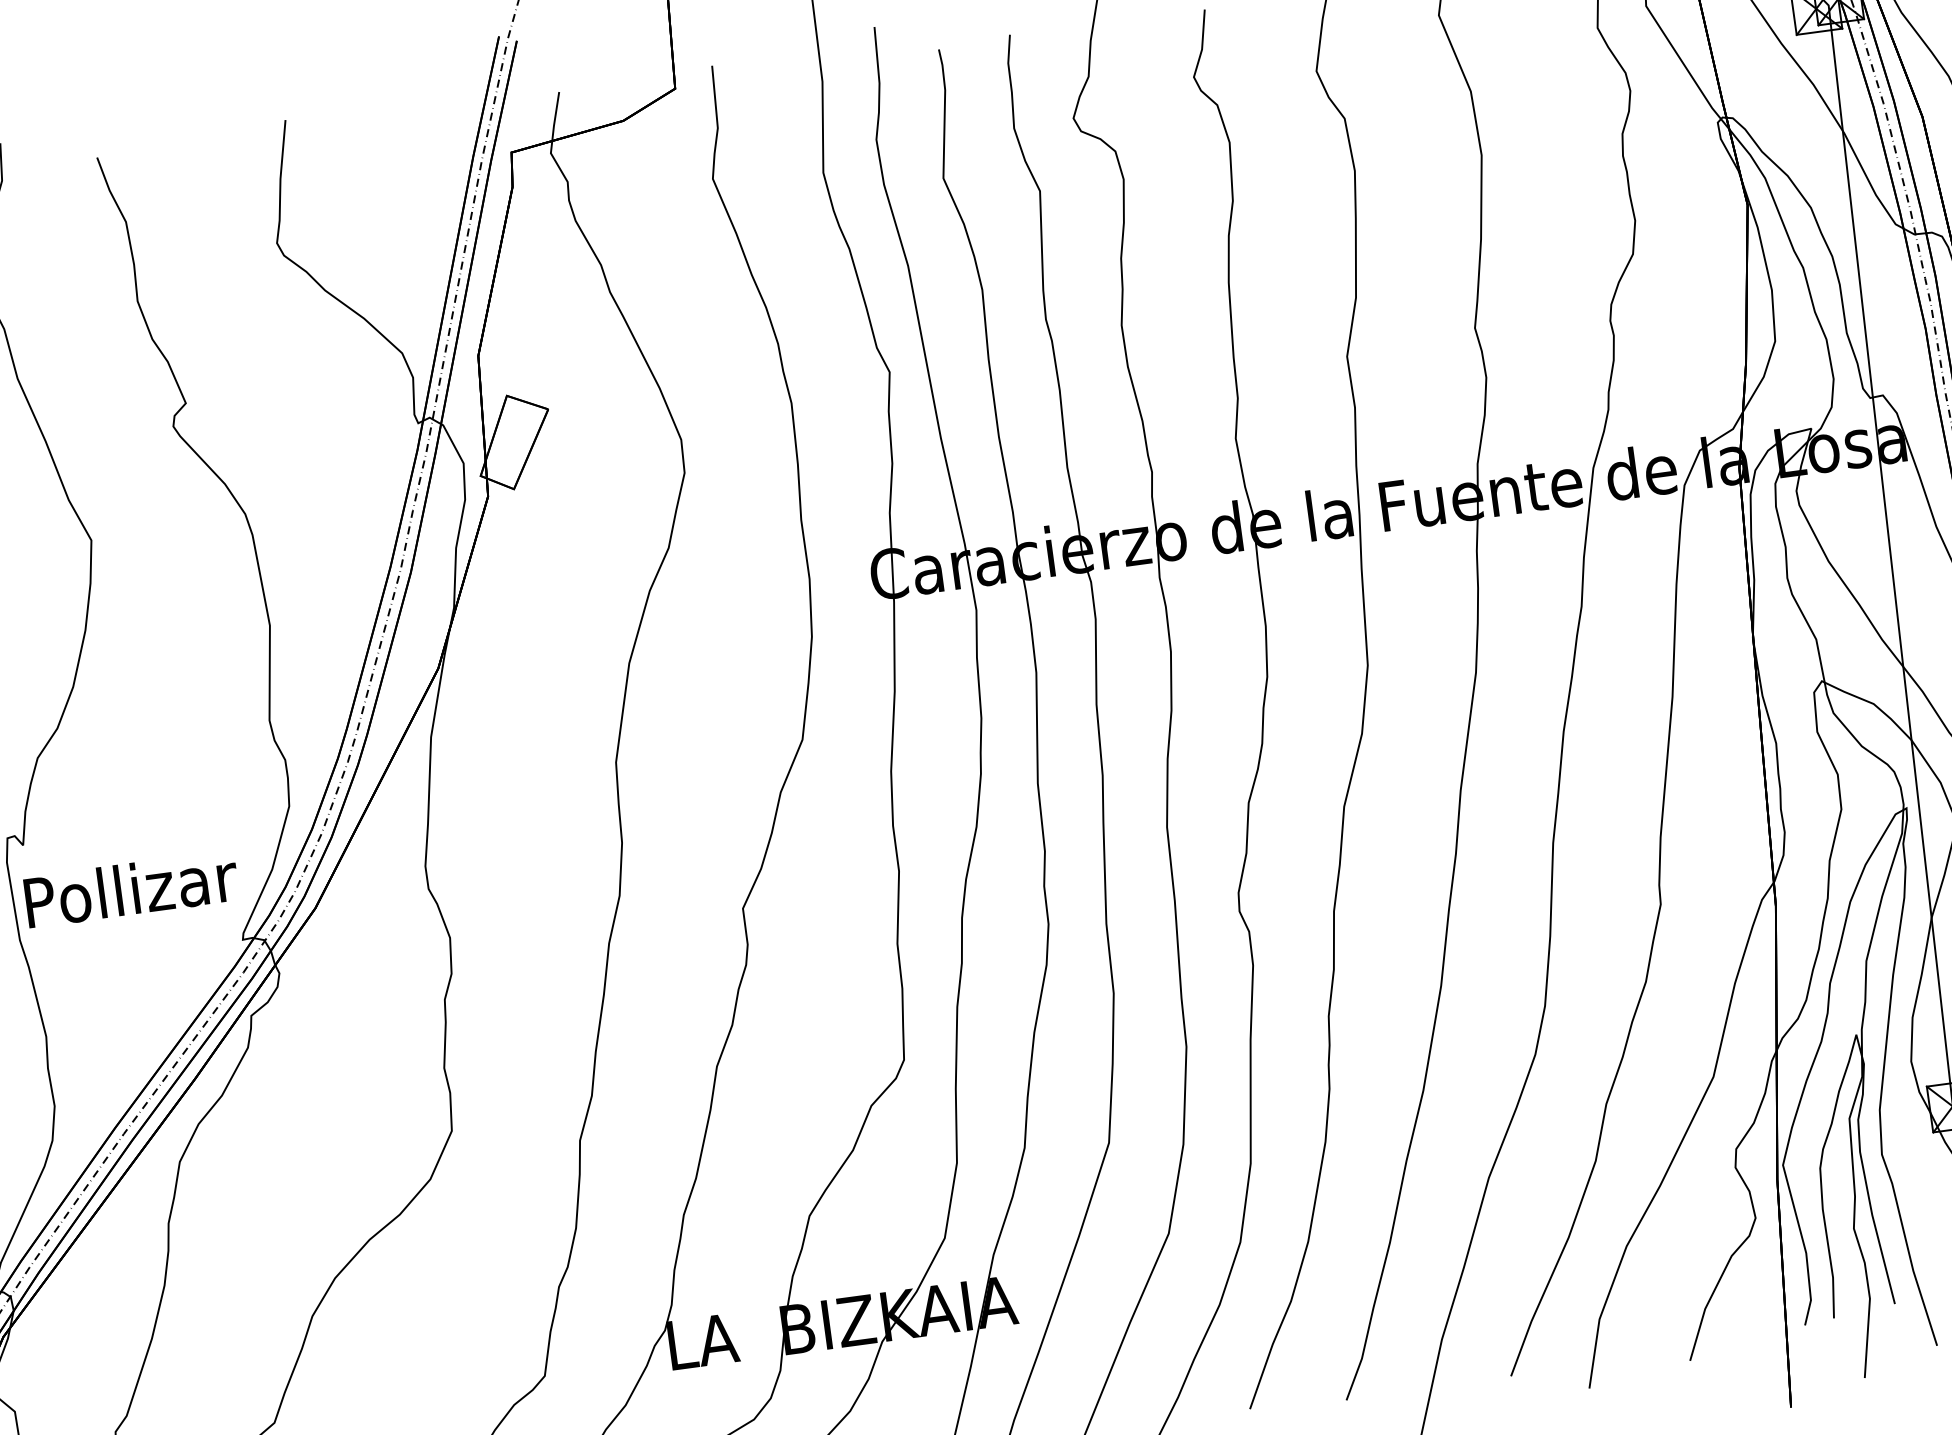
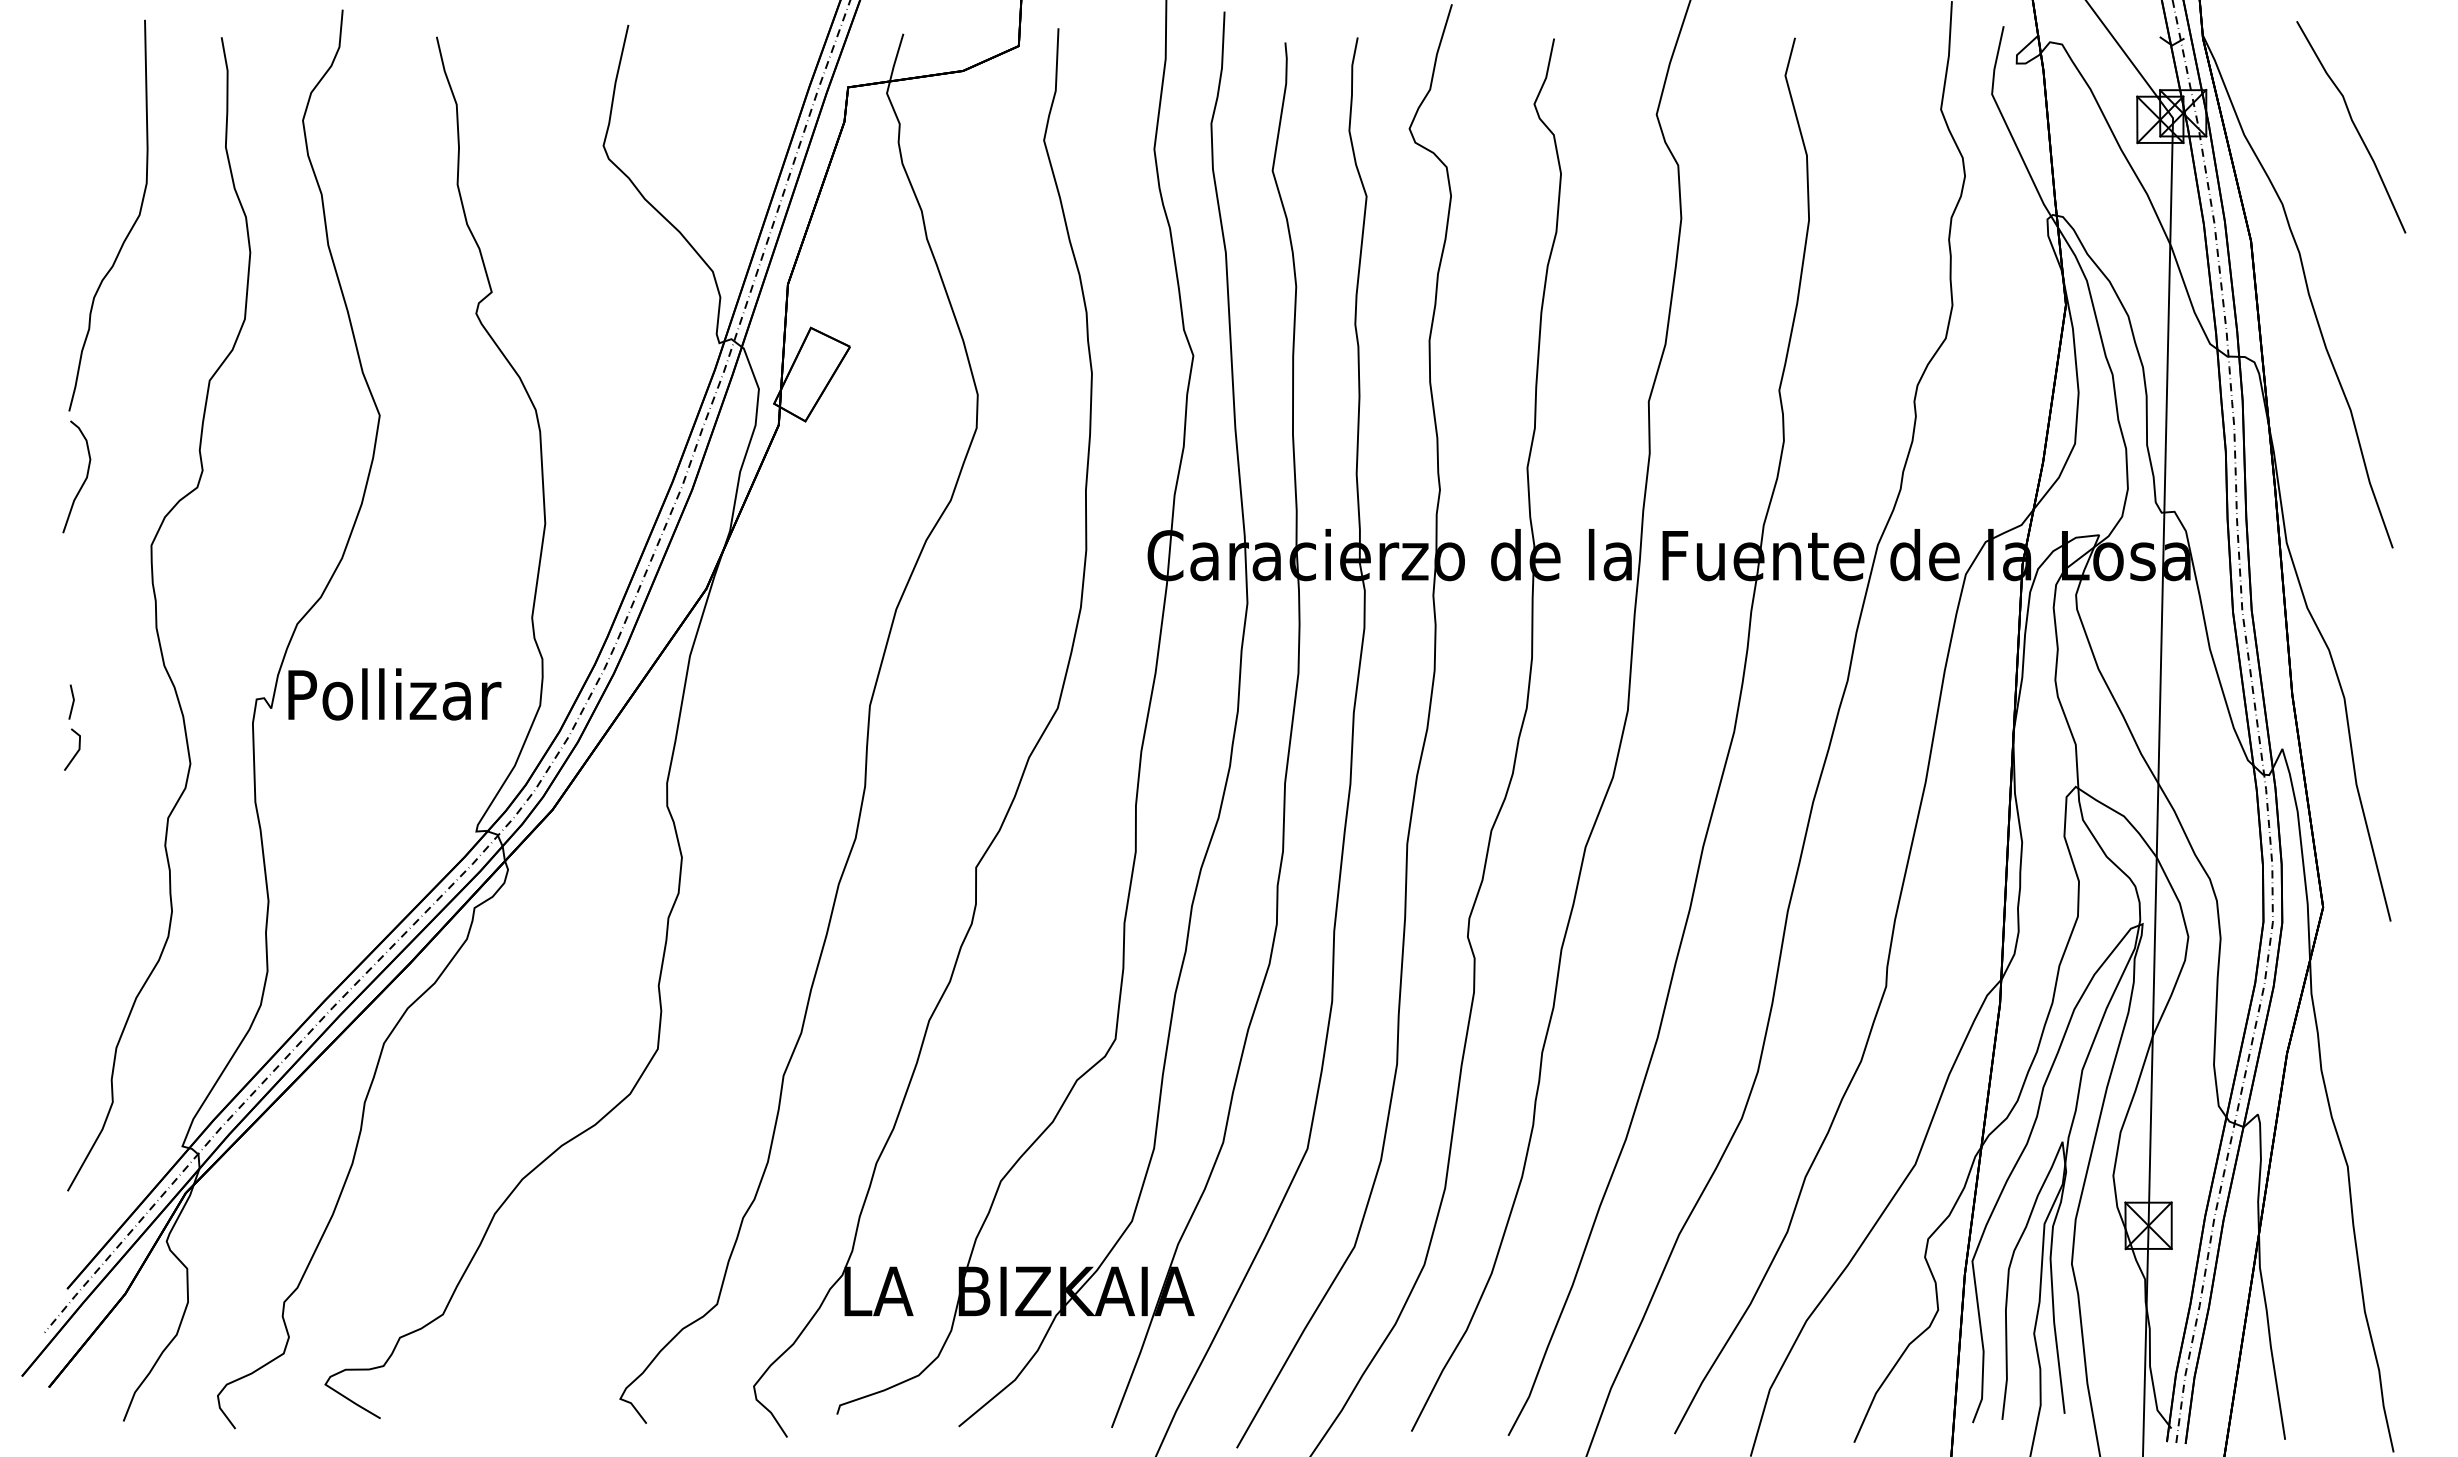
text: (131, 889) -> (394, 694), moved

